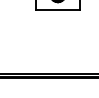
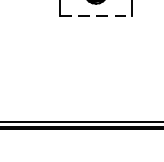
line: (58, 9) -> (96, 15), solid -> dashed

